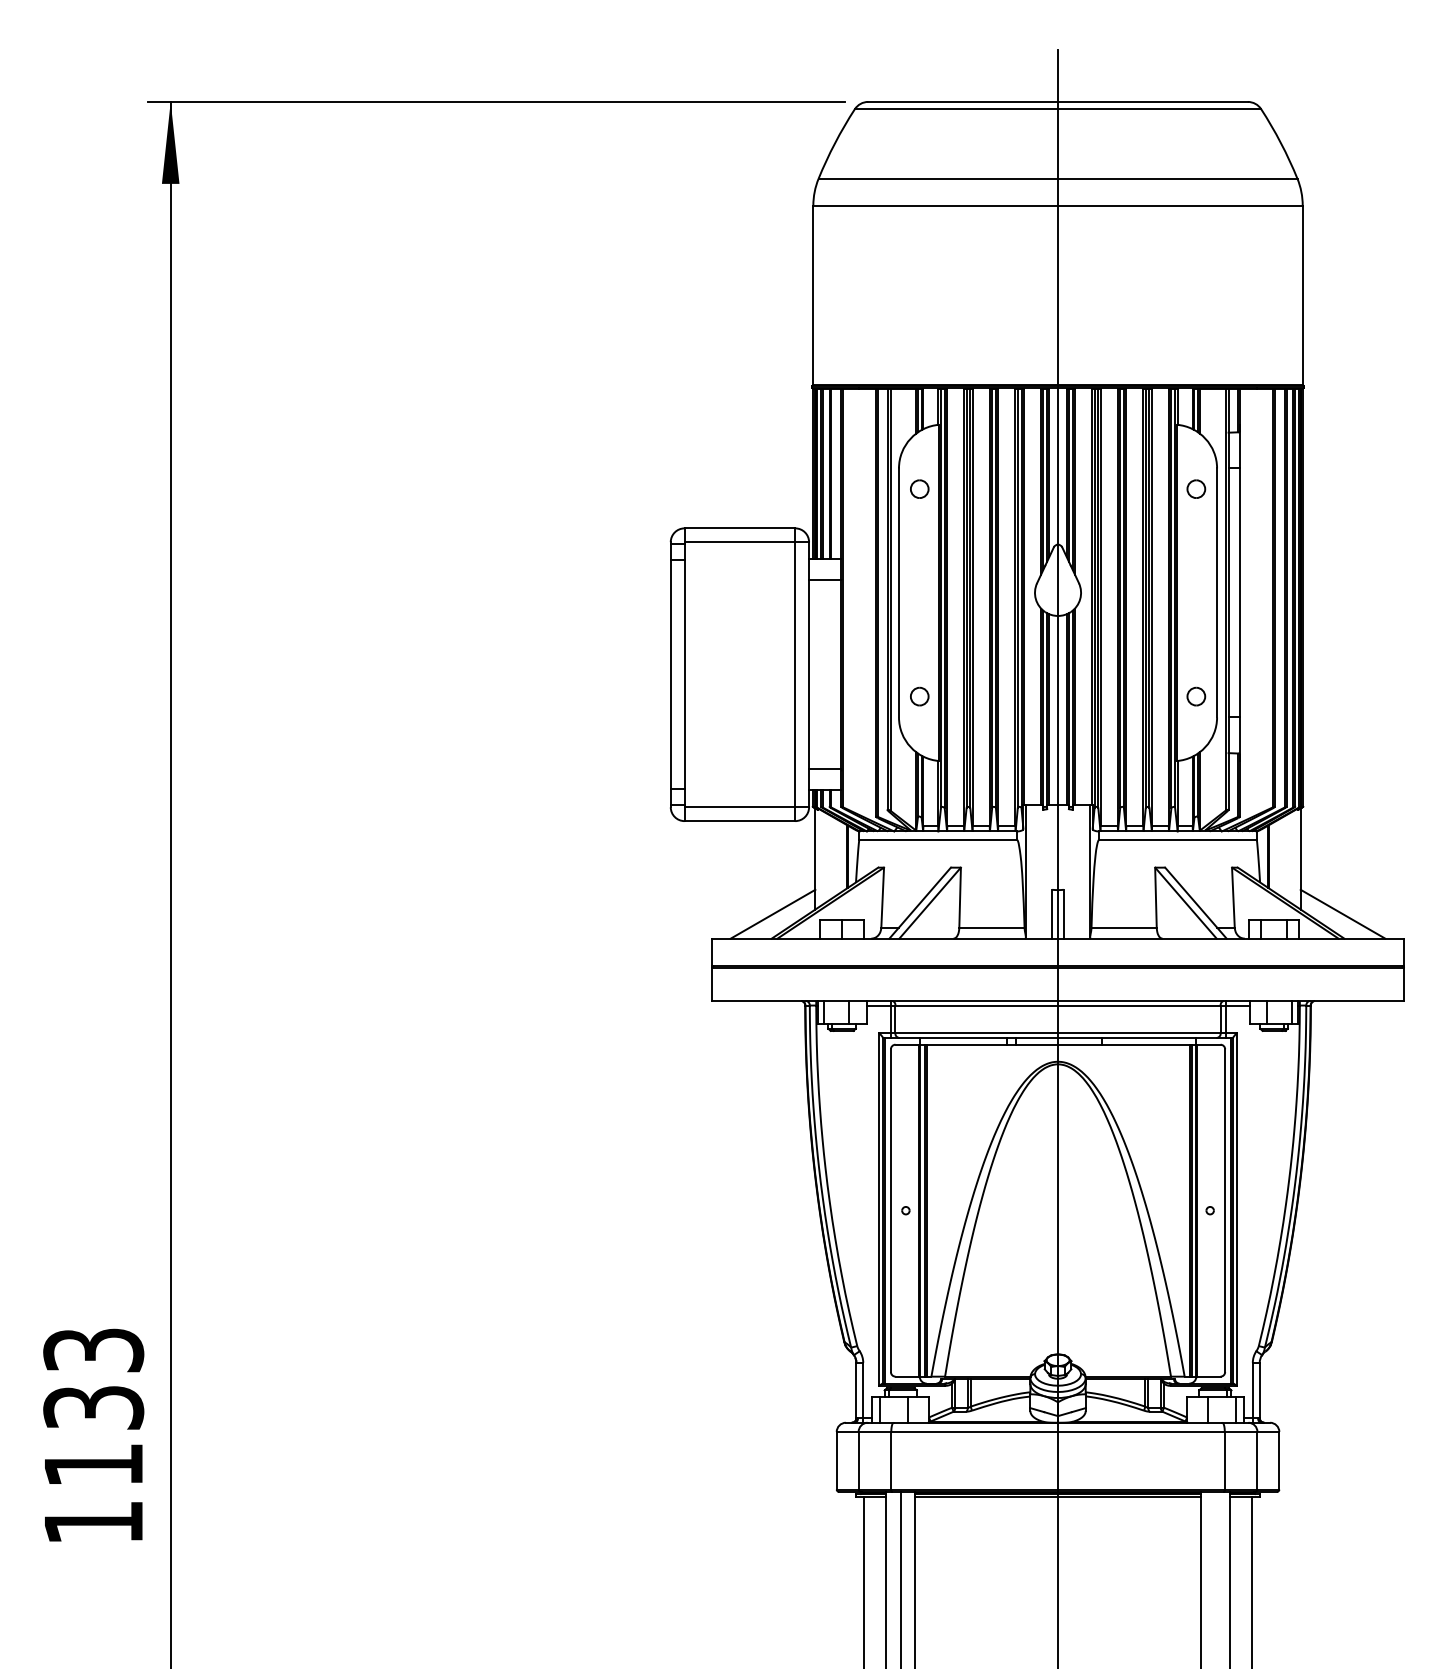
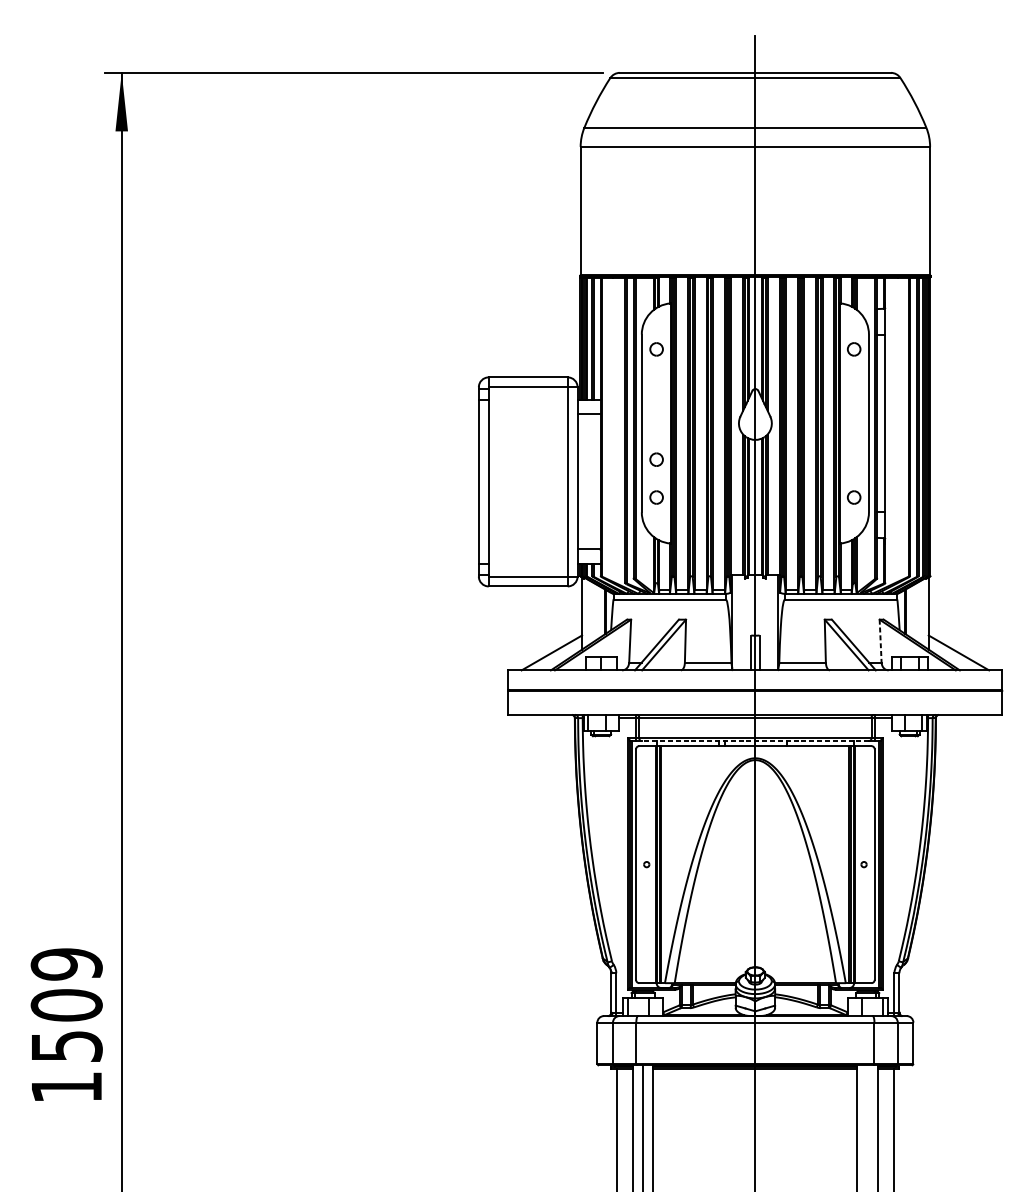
part: (919, 643) -> (656, 459), added
line: (1233, 898) -> (880, 641), solid -> dashed
line: (1057, 1037) -> (755, 740), solid -> dashed
text: (93, 1407) -> (66, 1005), 1133 -> 1509

